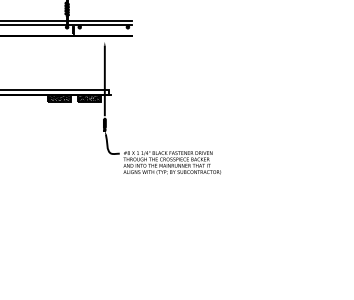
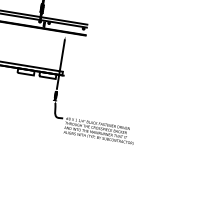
hatch: (58, 98) -> (25, 71), removed
hatch: (89, 98) -> (47, 75), removed

